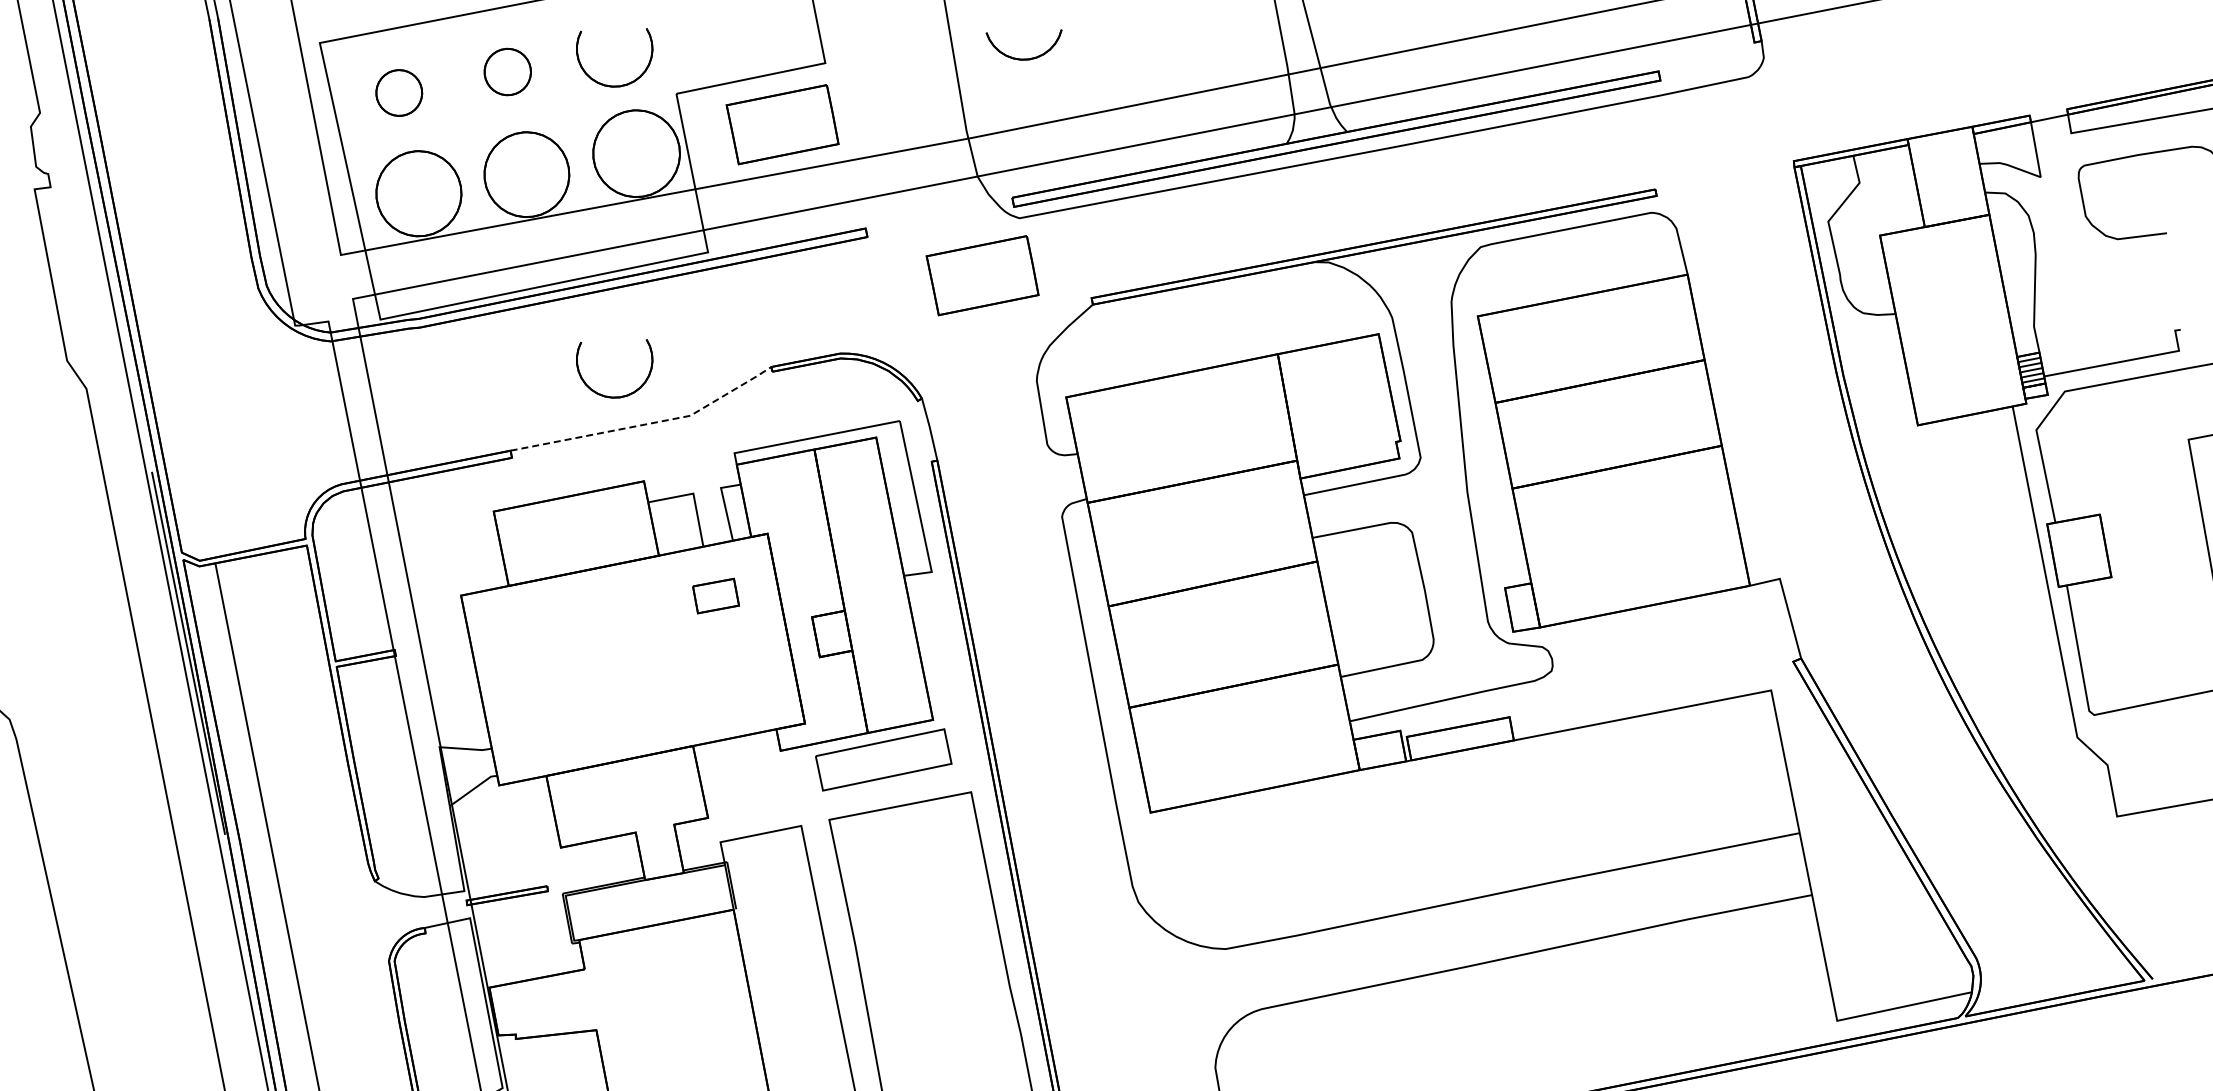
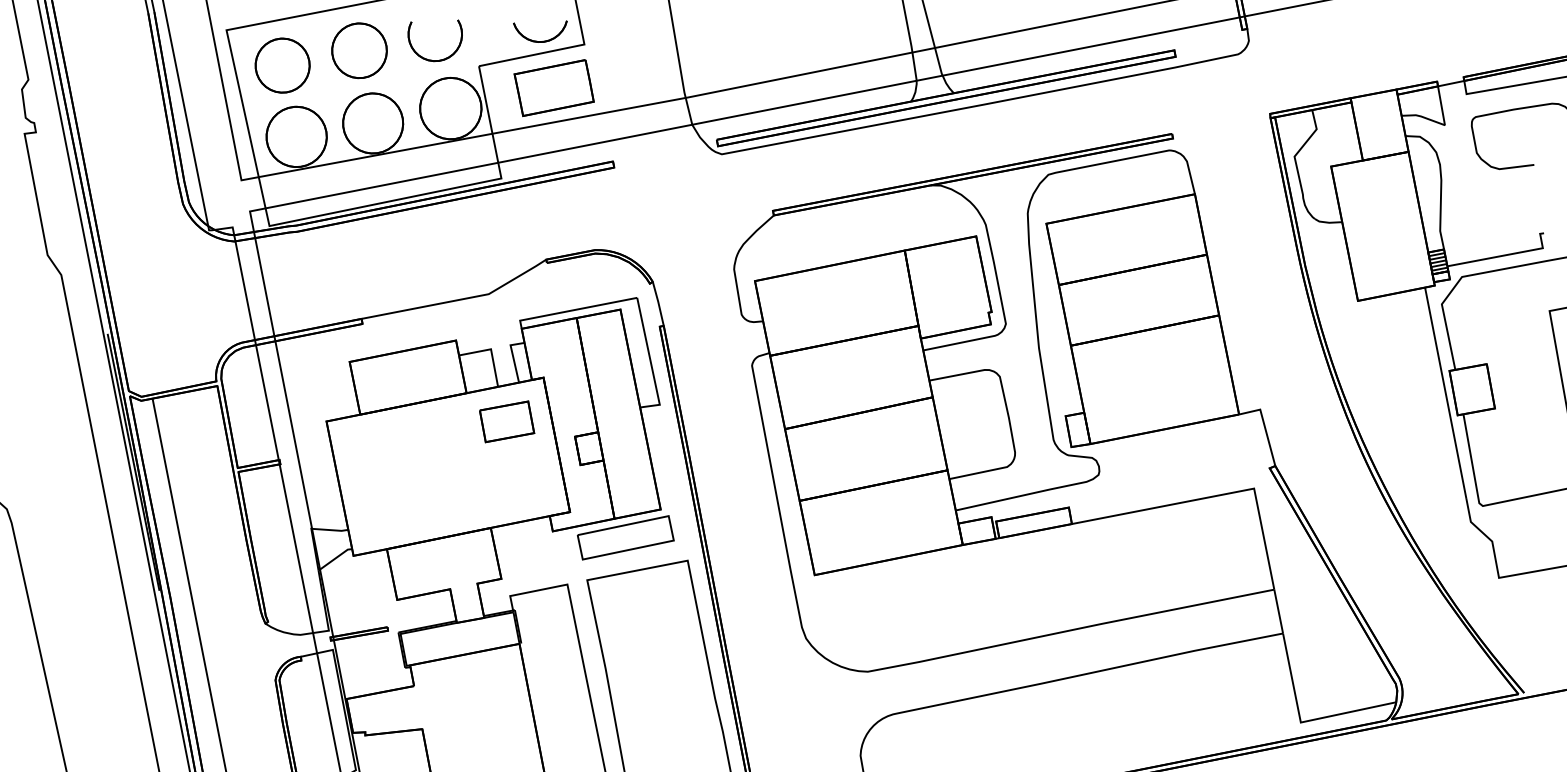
part: (1023, 58) -> (539, 41), moved
part: (507, 71) -> (359, 50), size x1.67
part: (399, 92) -> (282, 65), size x1.67
part: (982, 275) -> (695, 194), removed
part: (607, 395) -> (430, 279), removed
line: (648, 423) -> (459, 299), dashed -> solid
part: (715, 595) -> (506, 421), size x1.67

